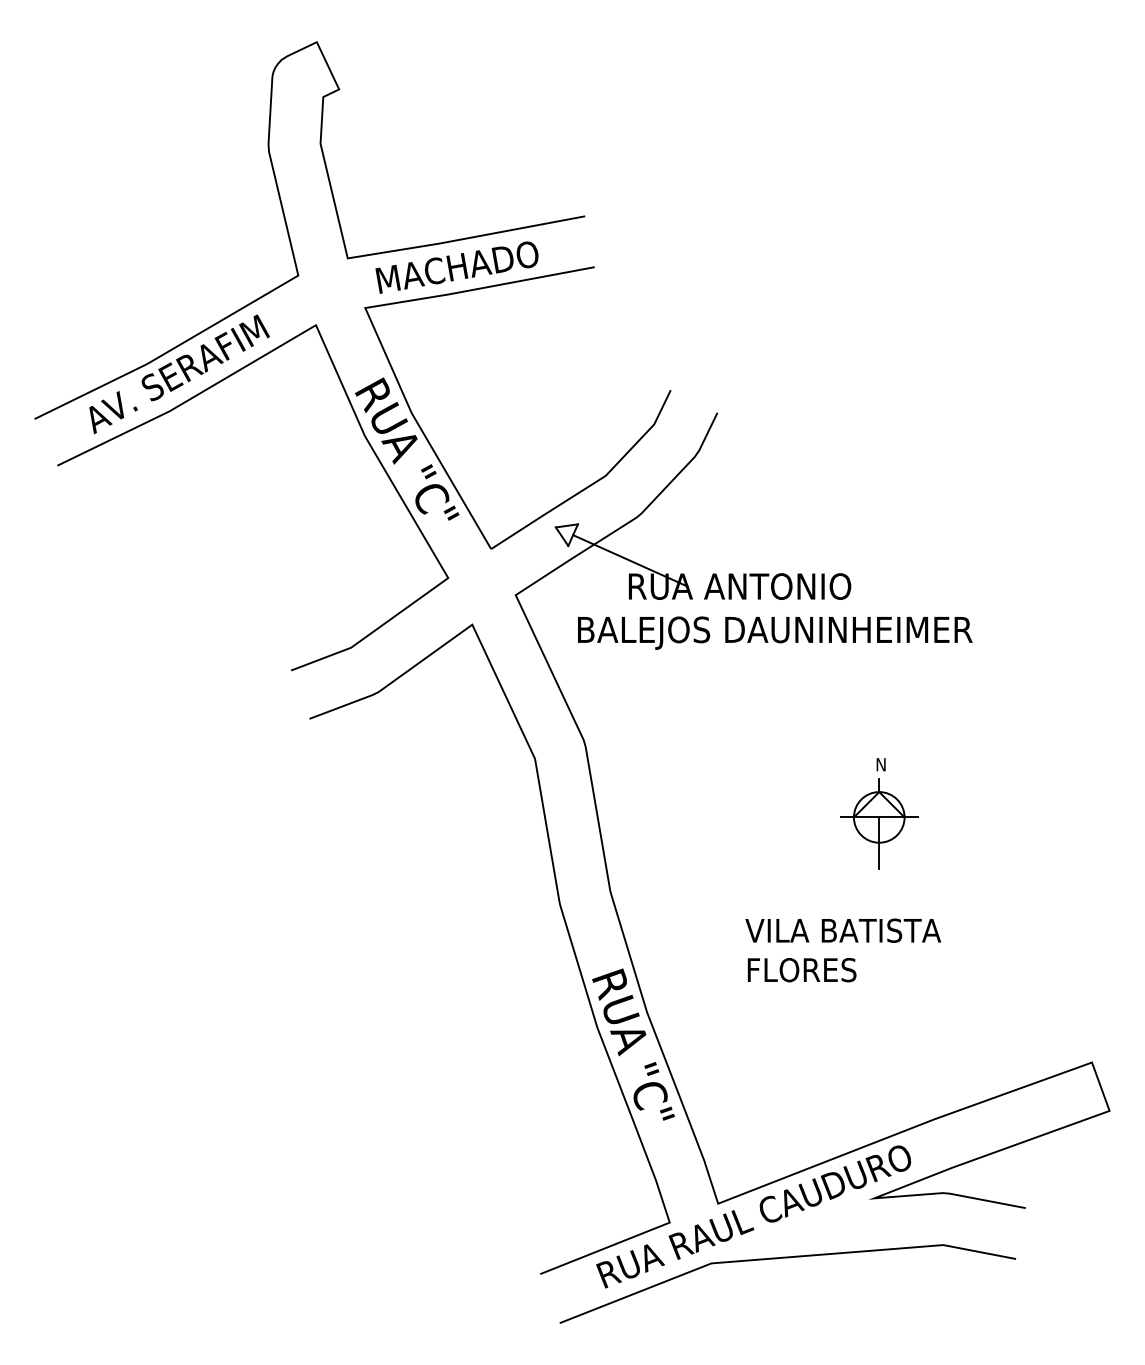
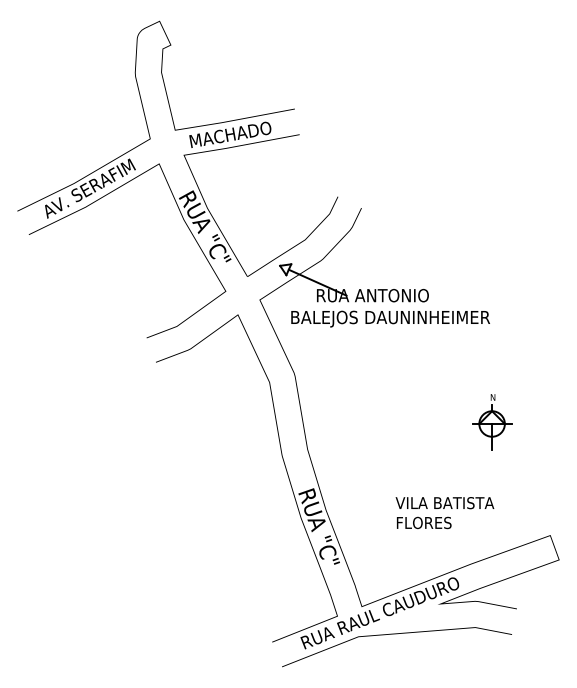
part: (880, 814) -> (492, 422), moved
text: (842, 951) -> (444, 513), moved

